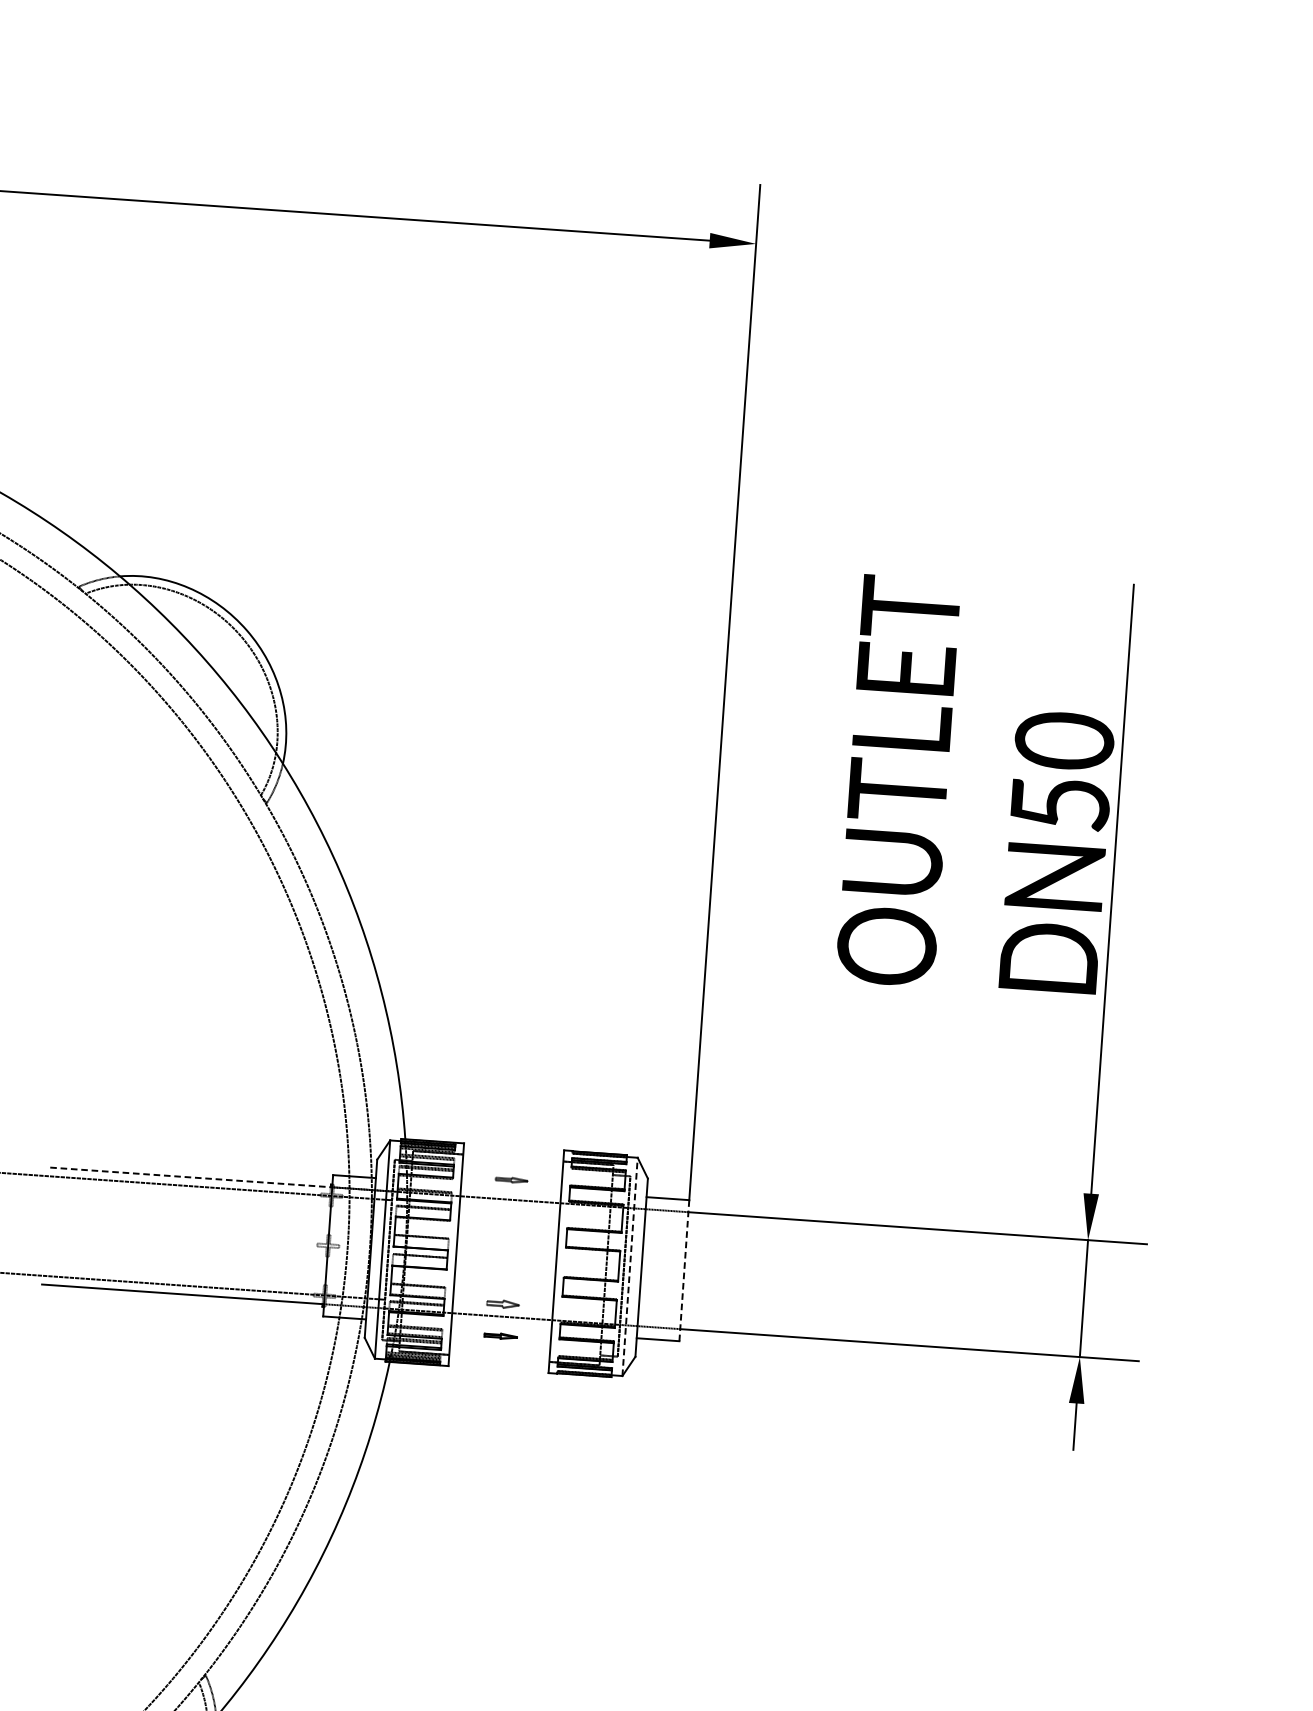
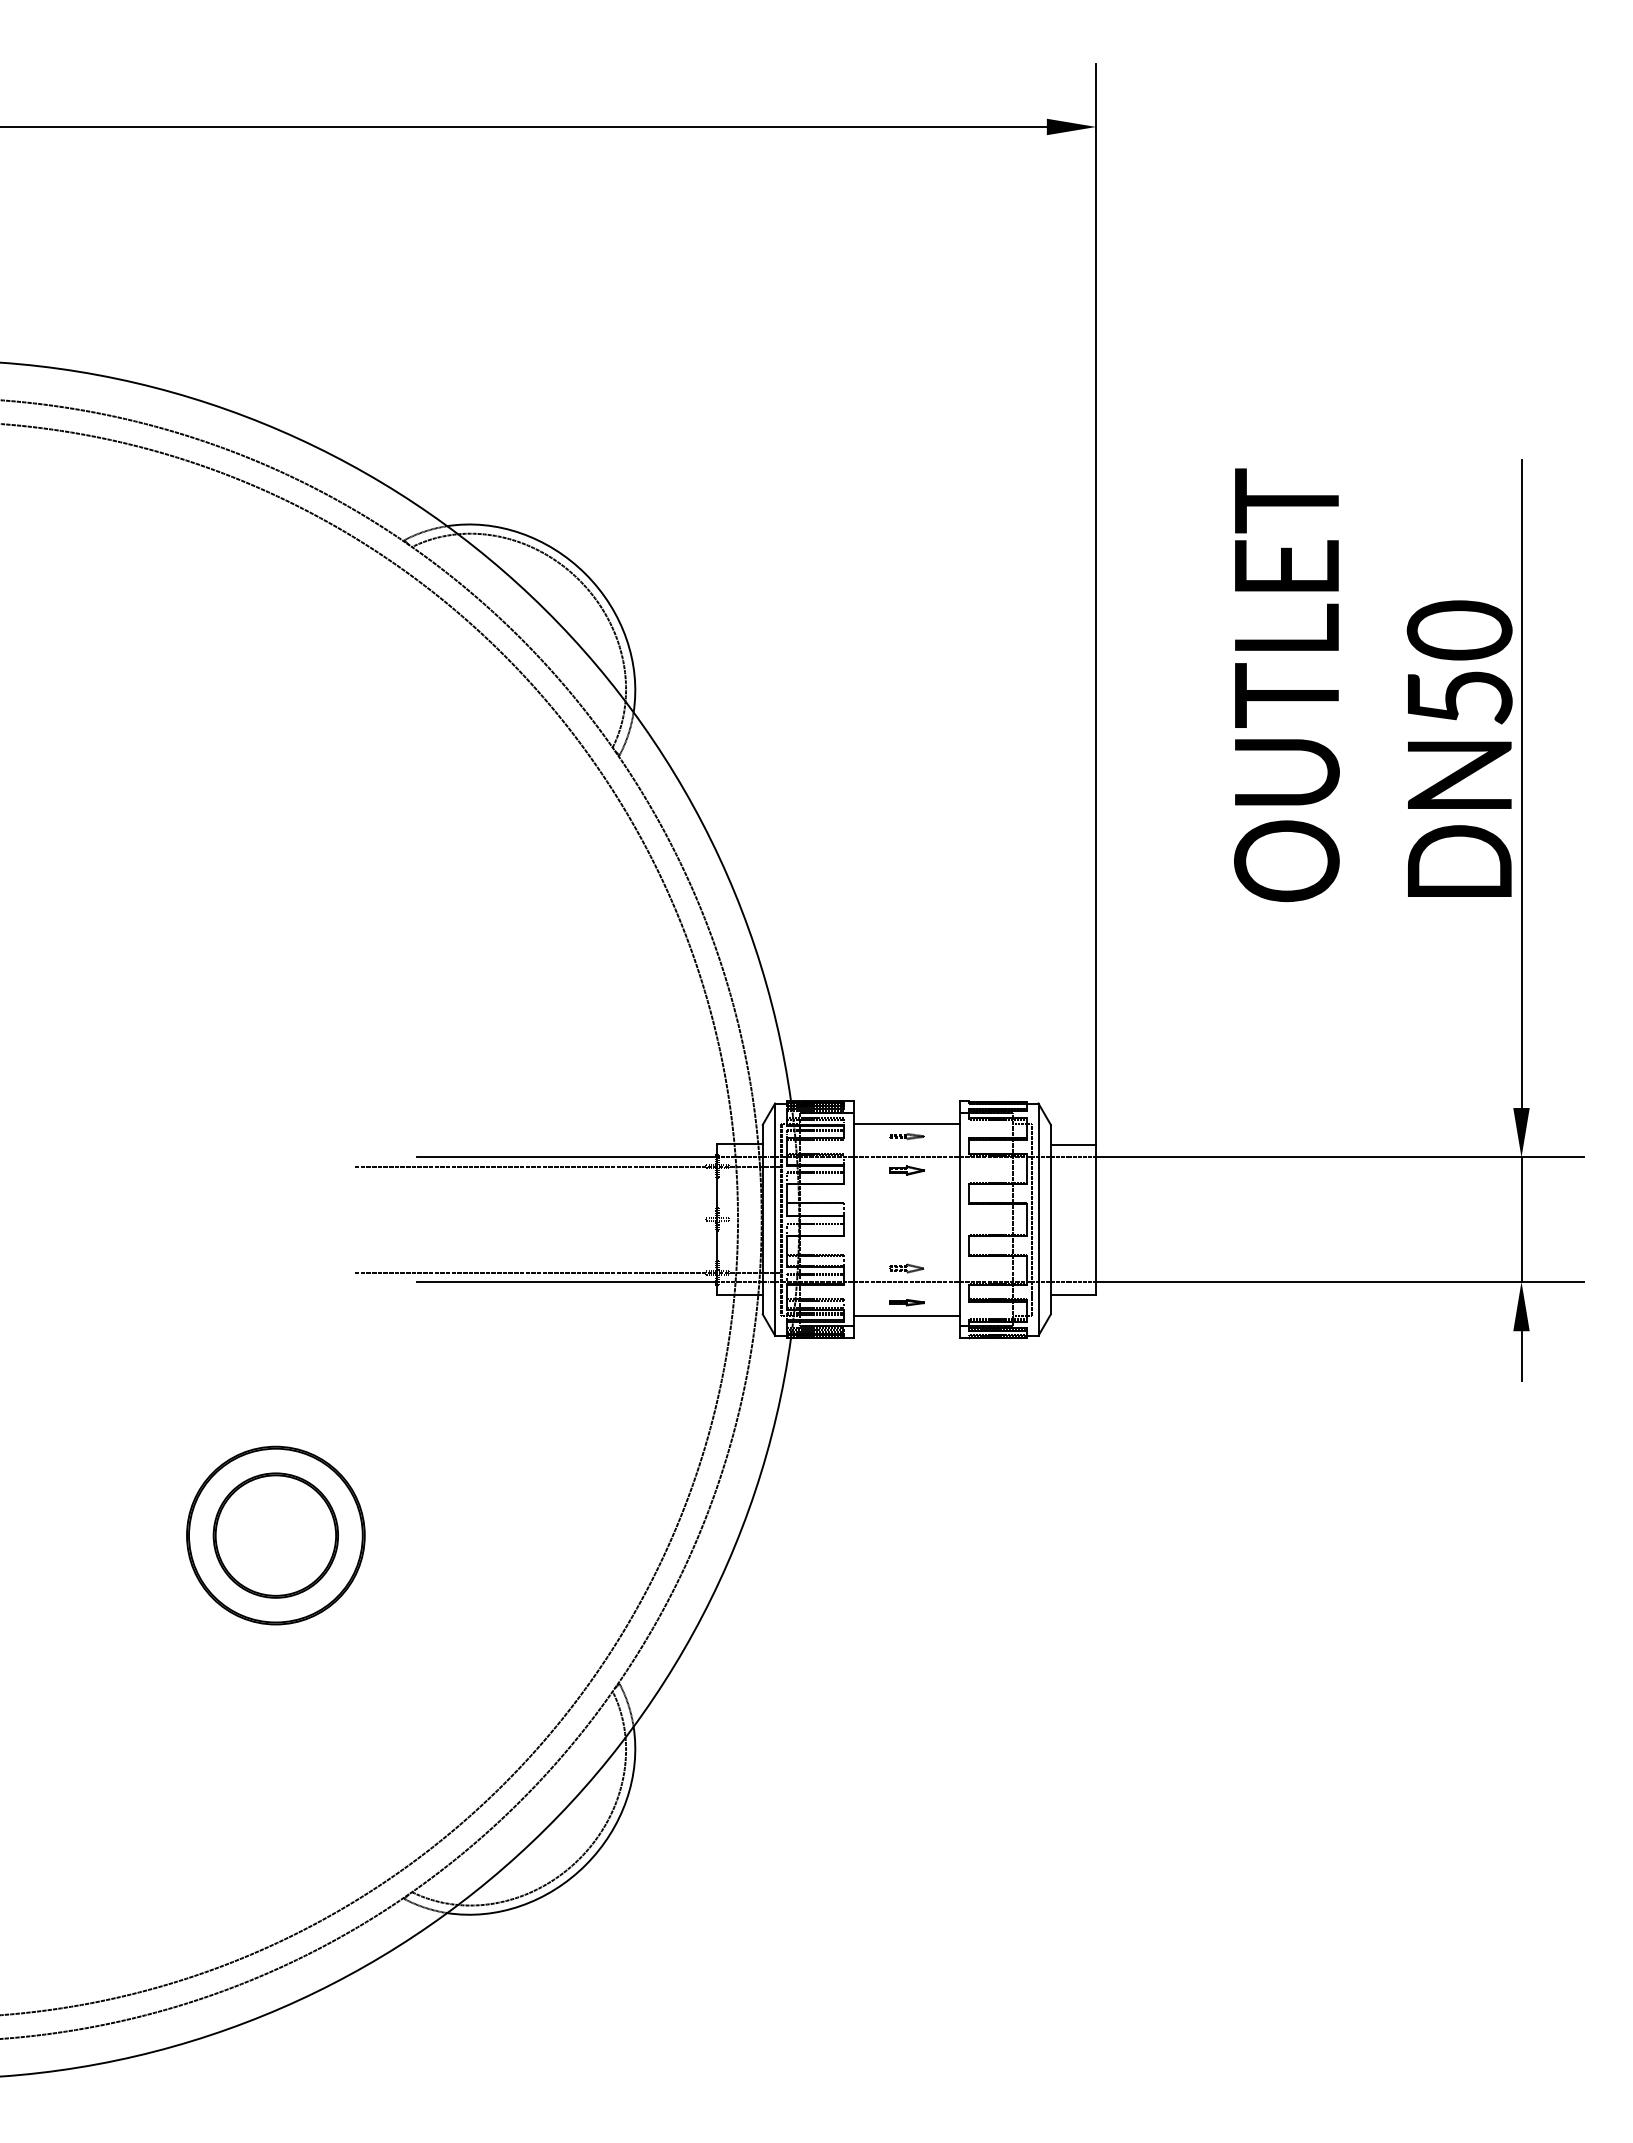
line: (512, 1167) -> (906, 1123), added
line: (191, 1177) -> (567, 1157), dashed -> solid
part: (509, 1212) -> (906, 1170), added
line: (630, 1266) -> (1038, 1219), dashed -> solid
line: (684, 1270) -> (1096, 1219), dashed -> solid
line: (499, 1348) -> (906, 1315), added

